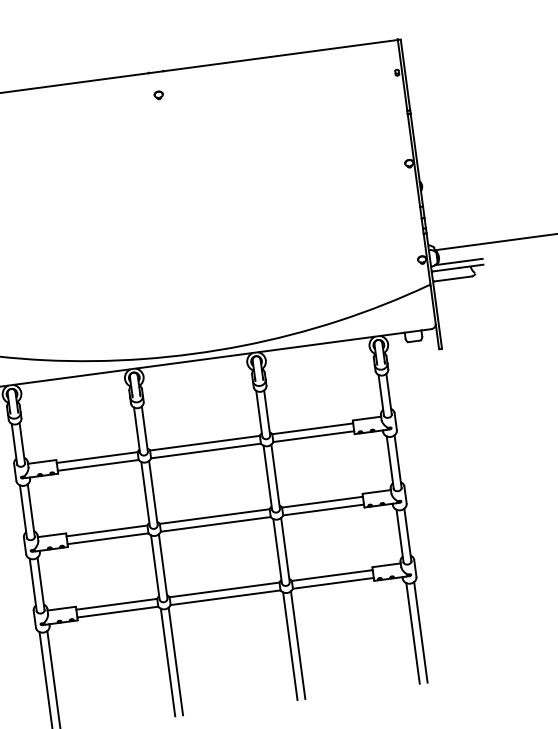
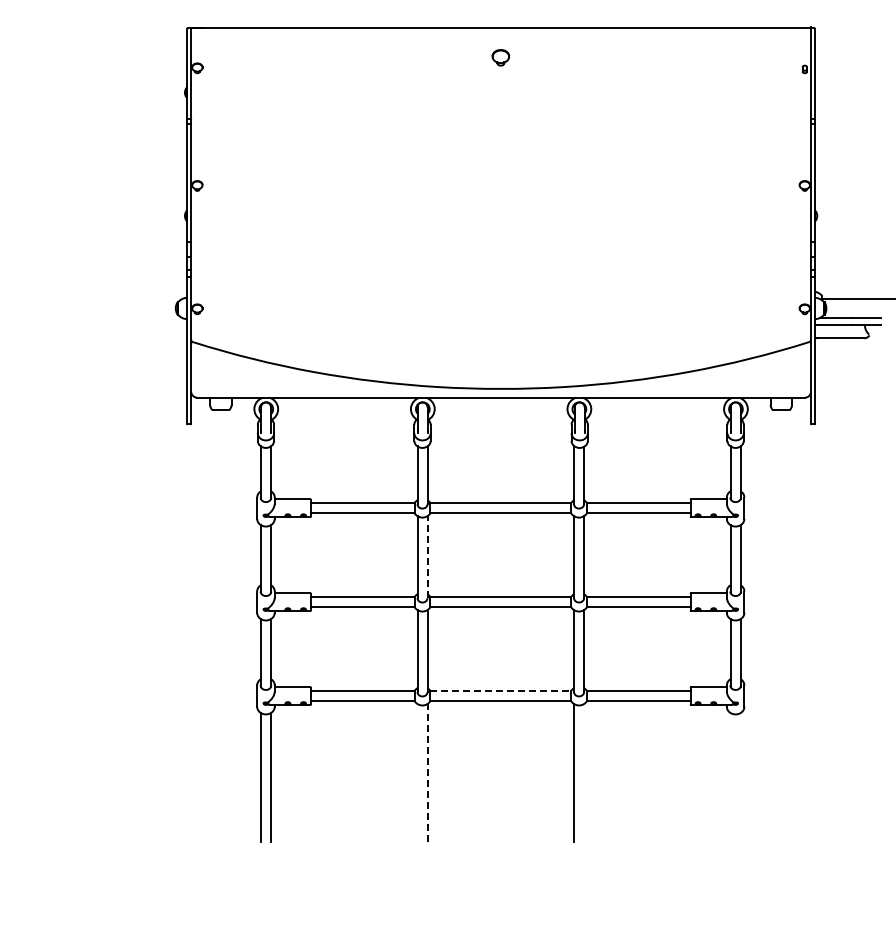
part: (159, 95) -> (501, 57), size x1.6
line: (153, 492) -> (427, 556), solid -> dashed
line: (225, 590) -> (501, 691), solid -> dashed
line: (420, 632) -> (740, 777), removed
line: (412, 633) -> (730, 777), removed
line: (298, 644) -> (584, 772), removed
line: (175, 661) -> (427, 772), solid -> dashed
line: (168, 662) -> (417, 772), removed

